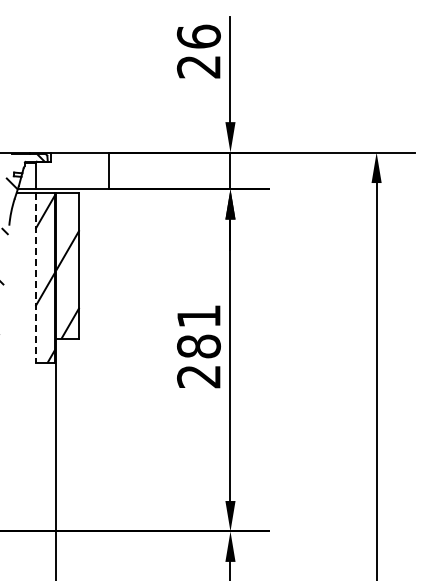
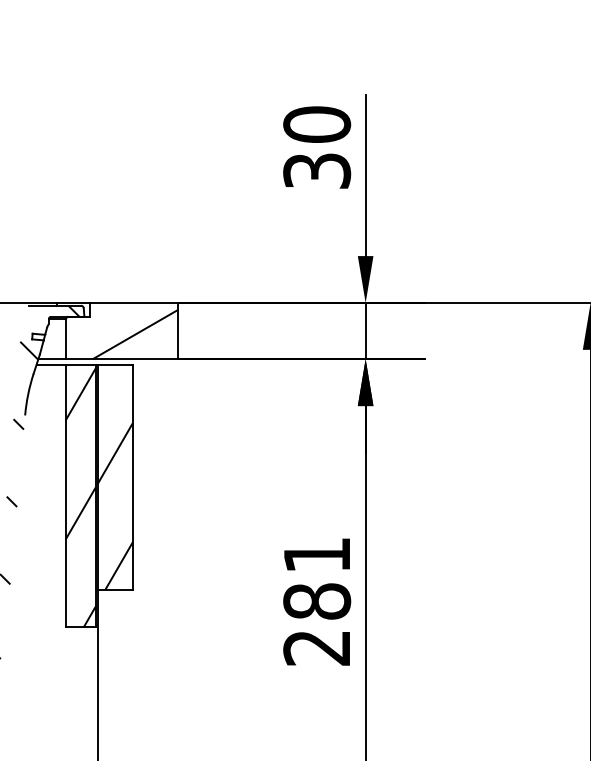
text: (198, 51) -> (316, 147), 26 -> 30
hatch: (80, 173) -> (134, 335), added
line: (35, 278) -> (65, 496), dashed -> solid

